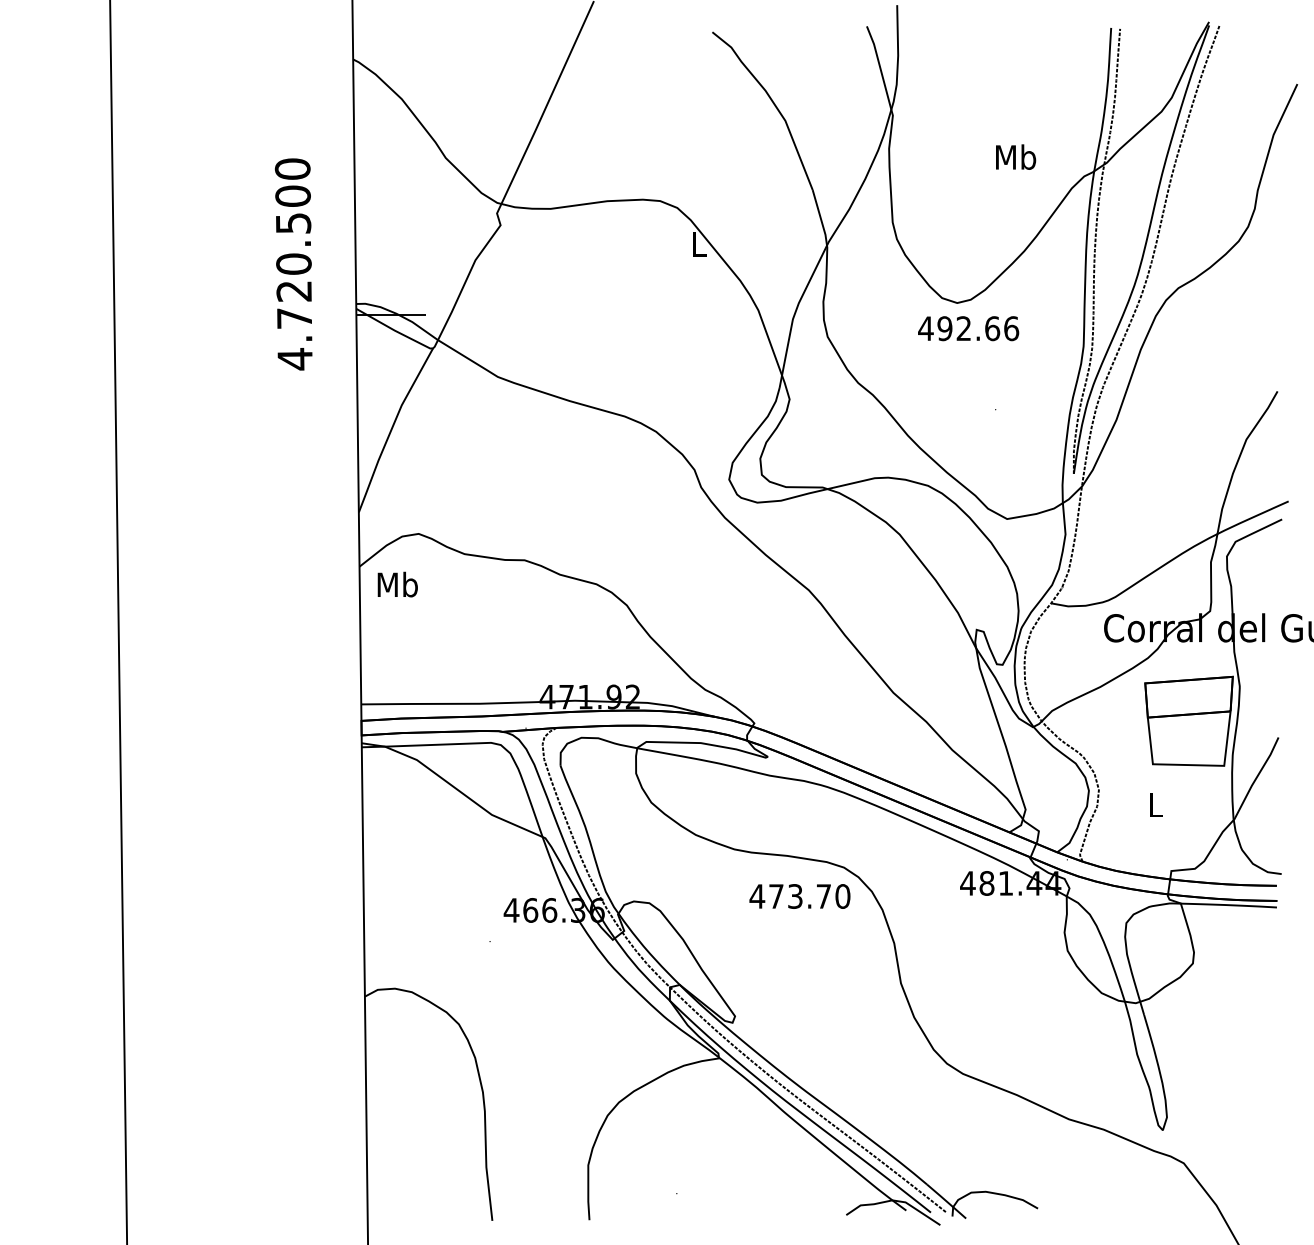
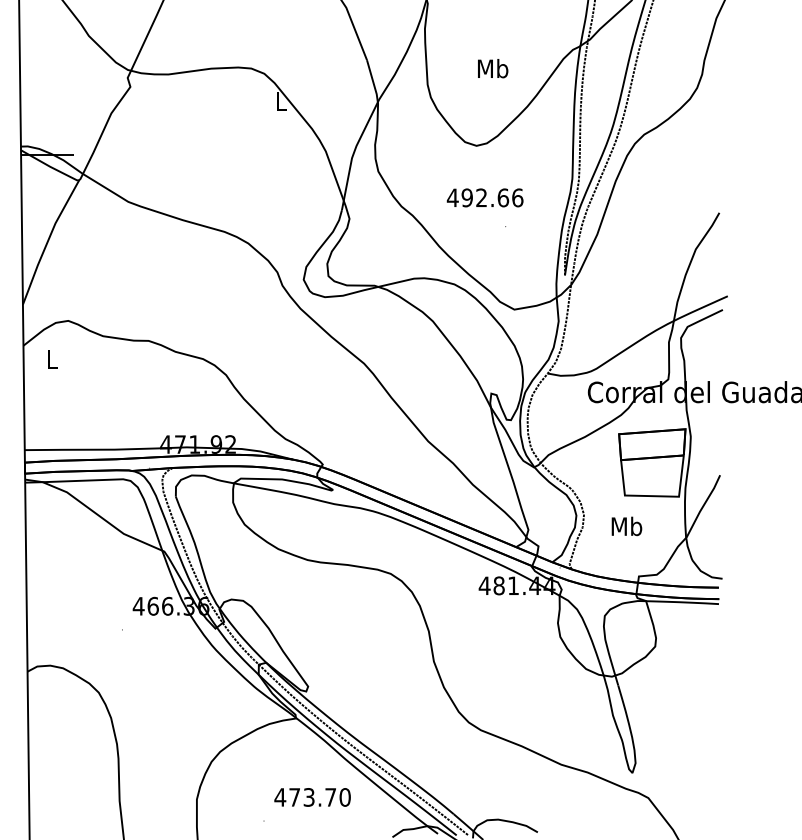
text: (1016, 156) -> (493, 68), moved
text: (968, 328) -> (485, 197), moved
text: (397, 584) -> (52, 359), Mb -> L
text: (1155, 804) -> (626, 526), L -> Mb
text: (799, 896) -> (312, 797), moved

